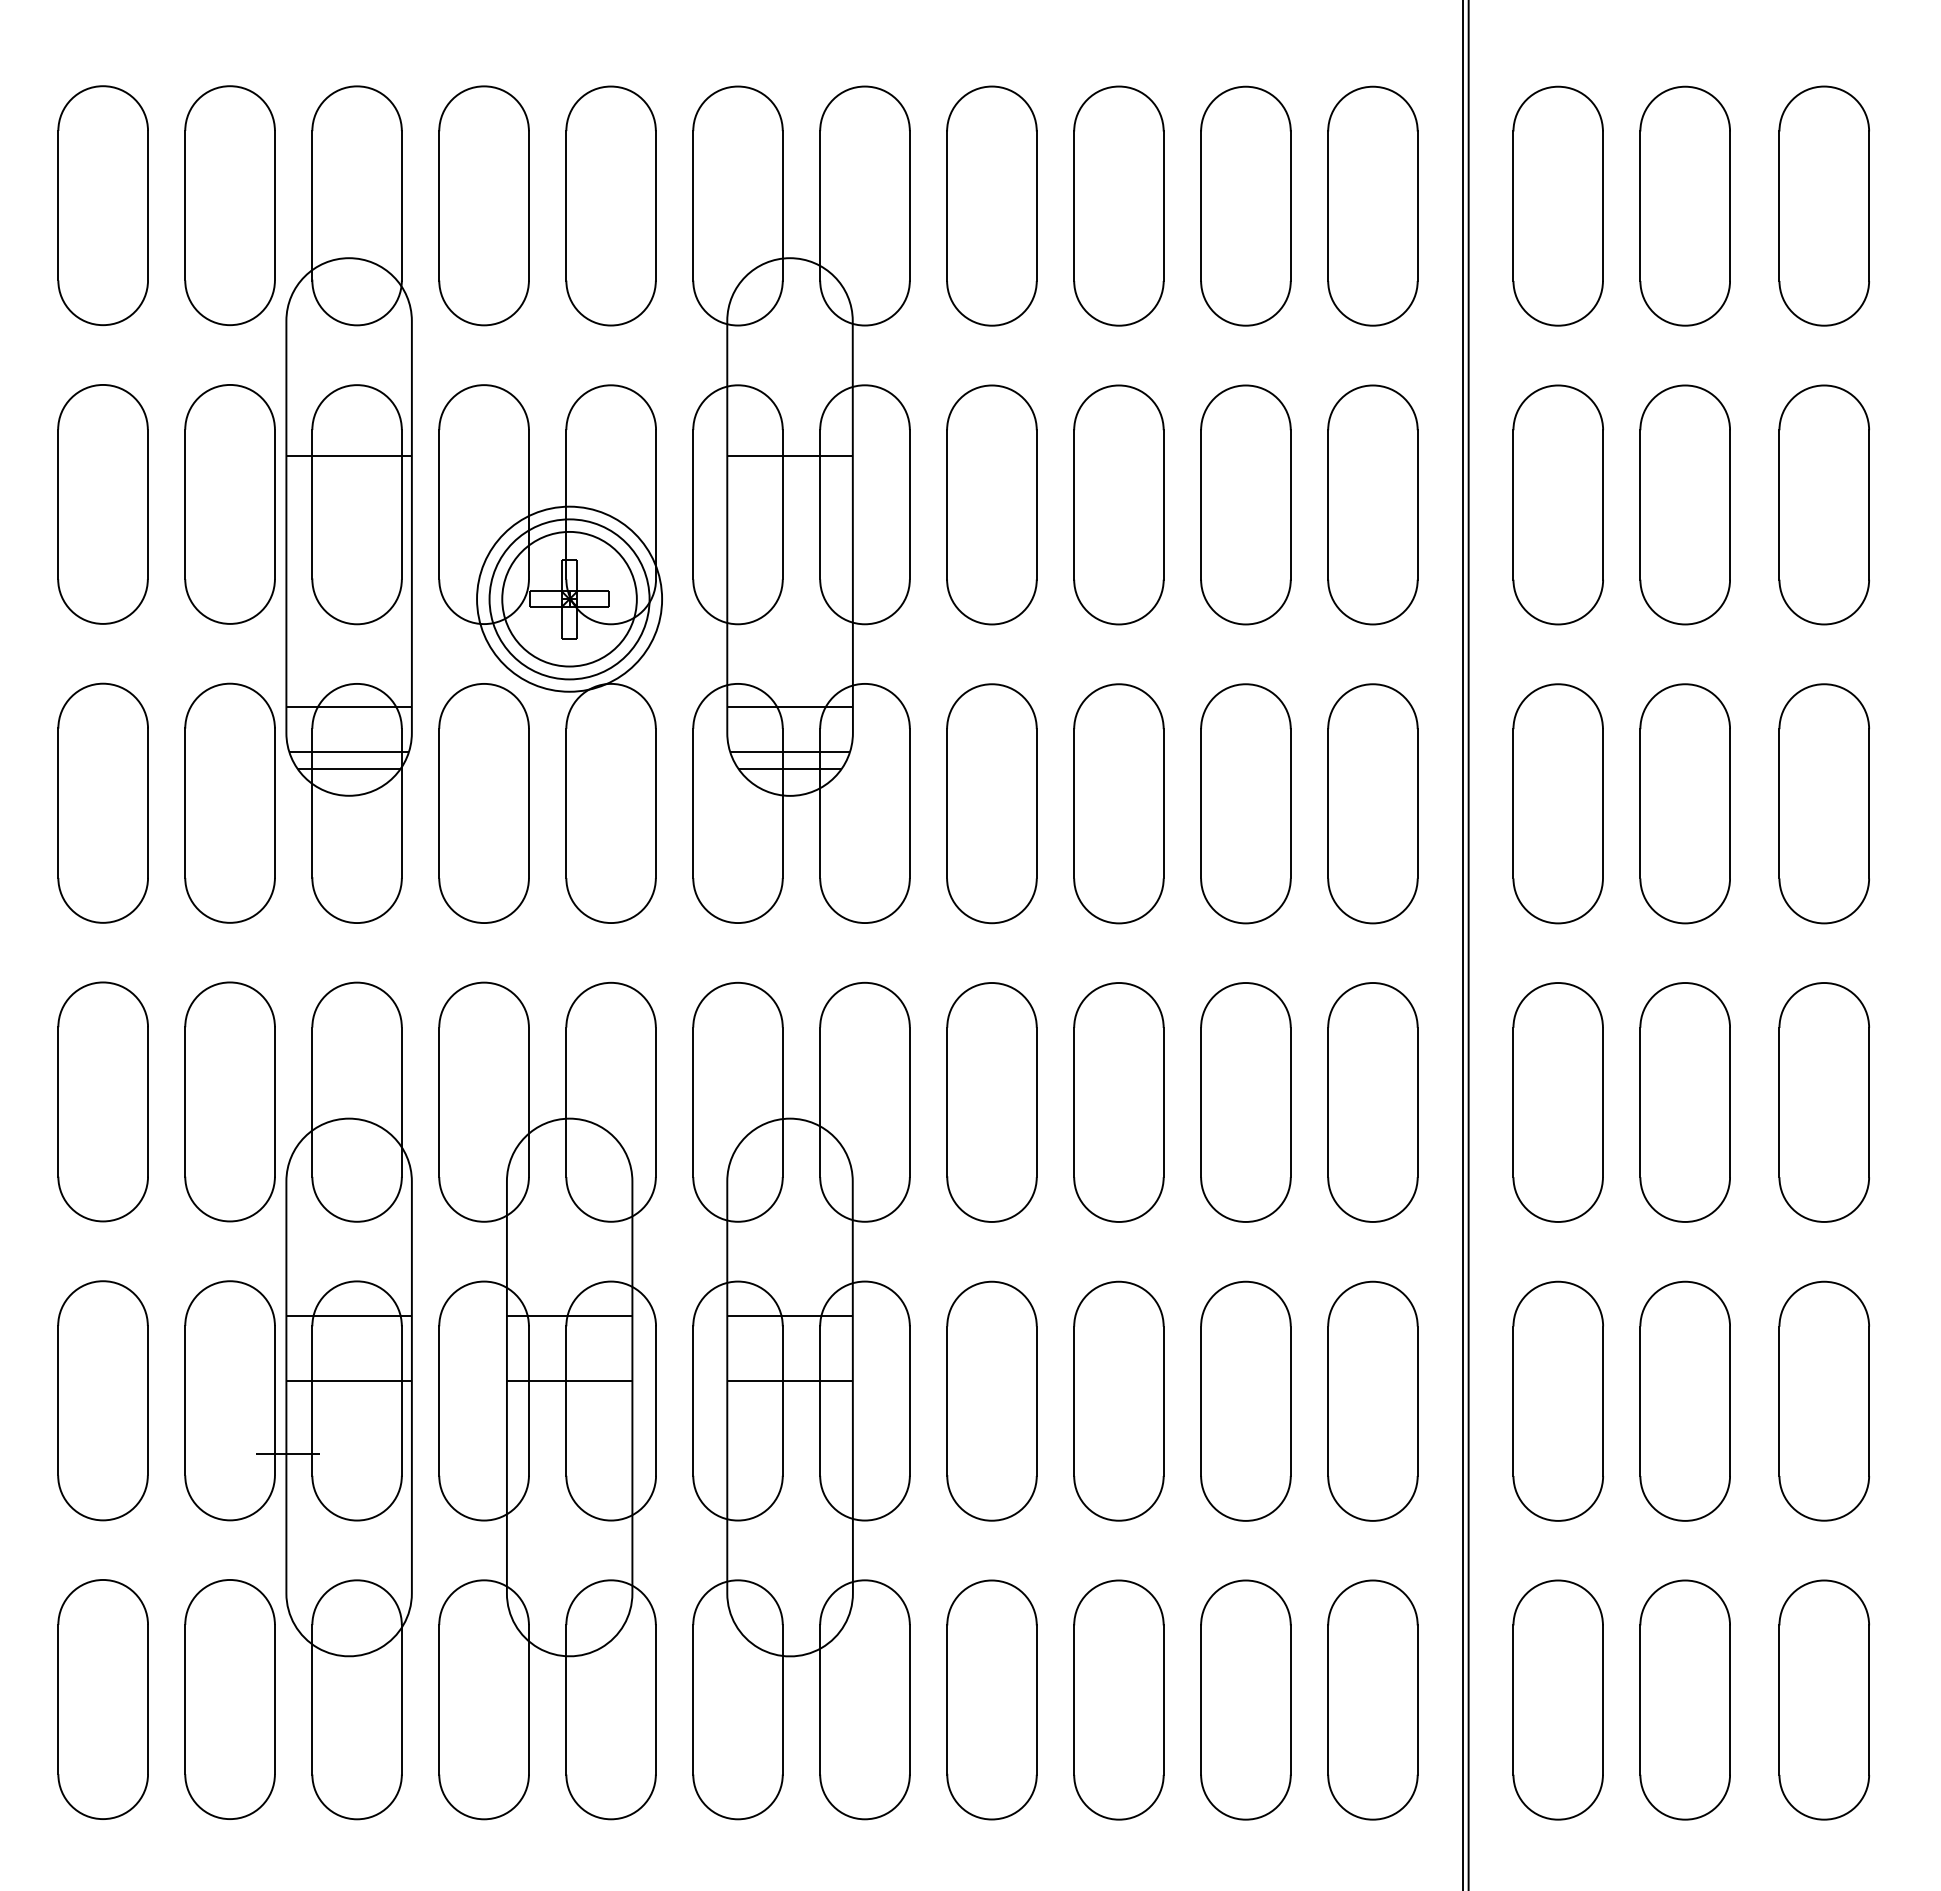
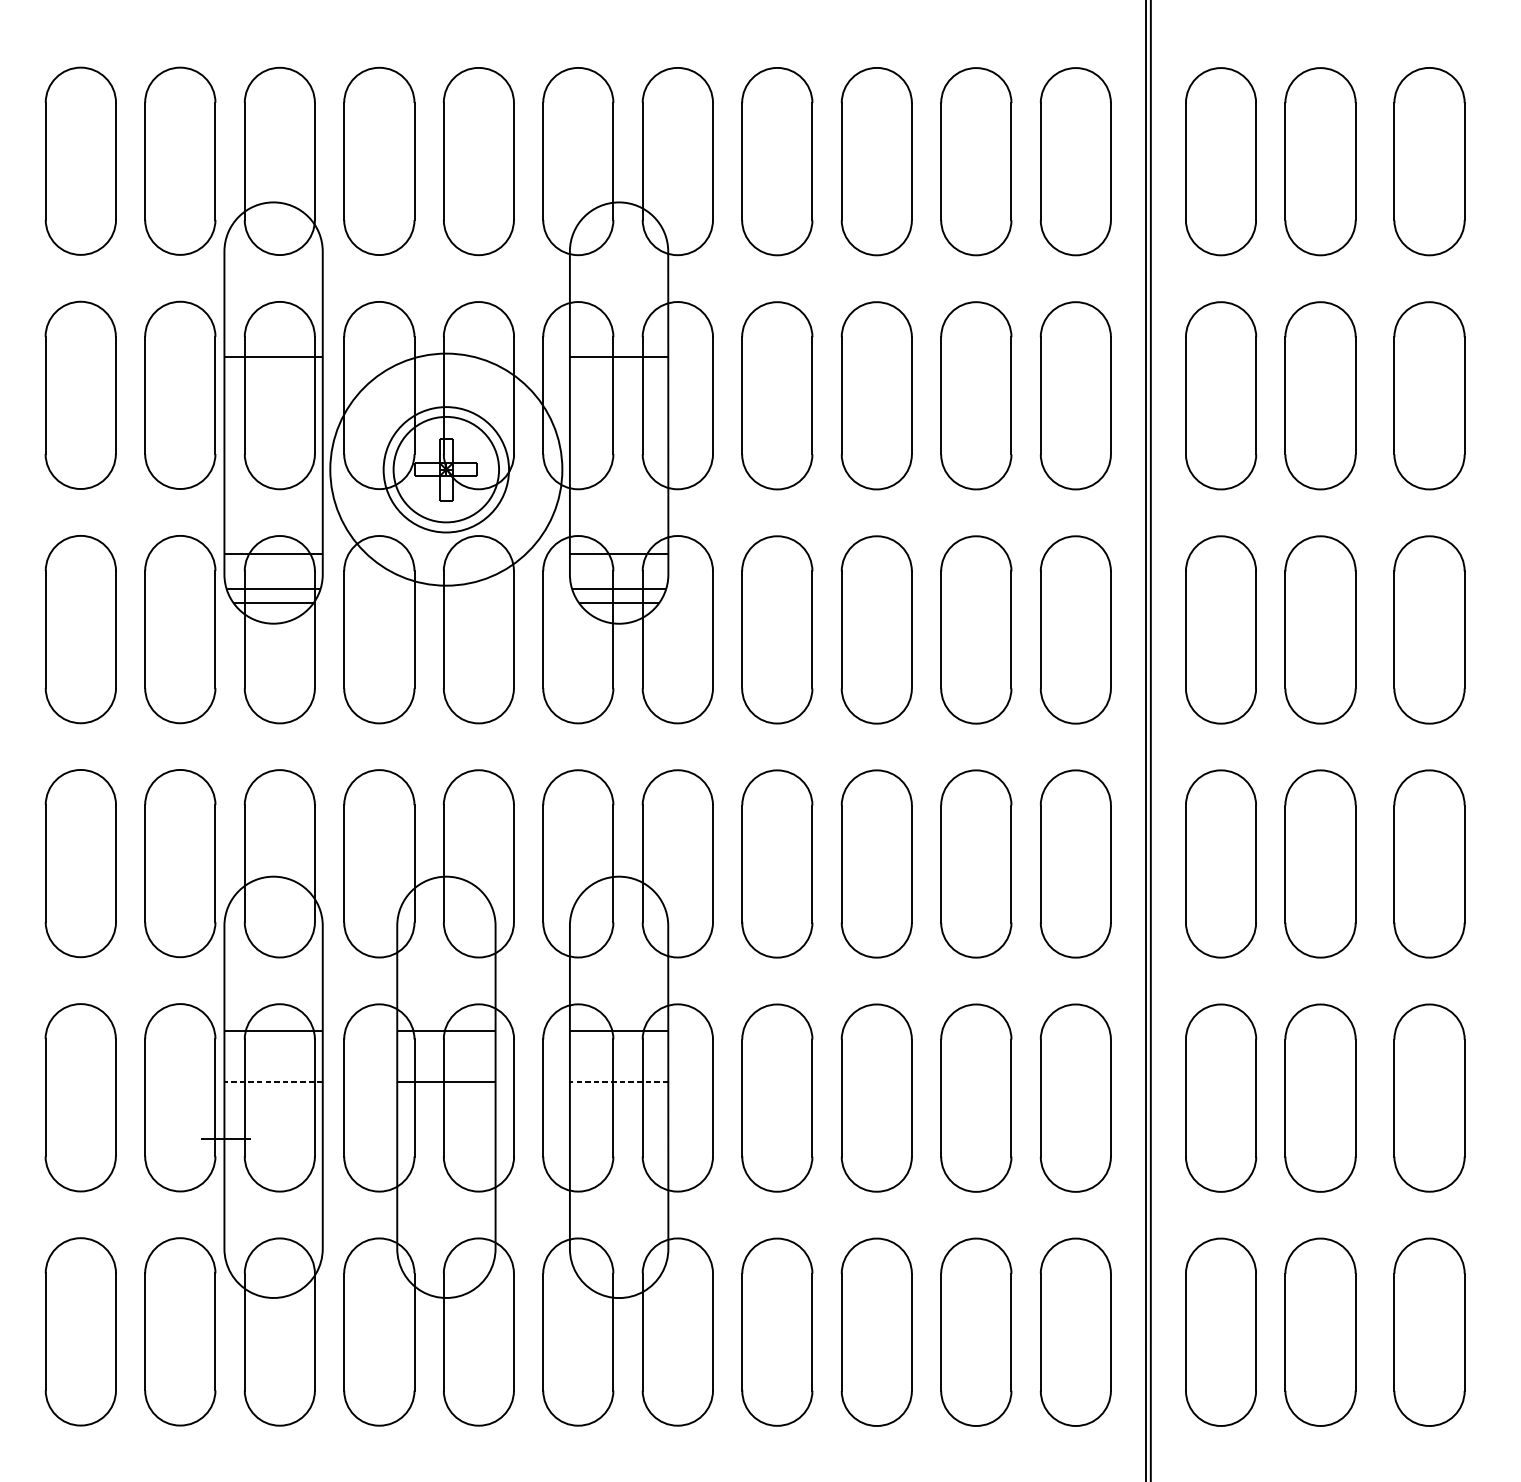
circle: (569, 598) -> (446, 469), size x1.6
line: (349, 1380) -> (273, 1081), solid -> dashed
line: (790, 1380) -> (619, 1081), solid -> dashed

